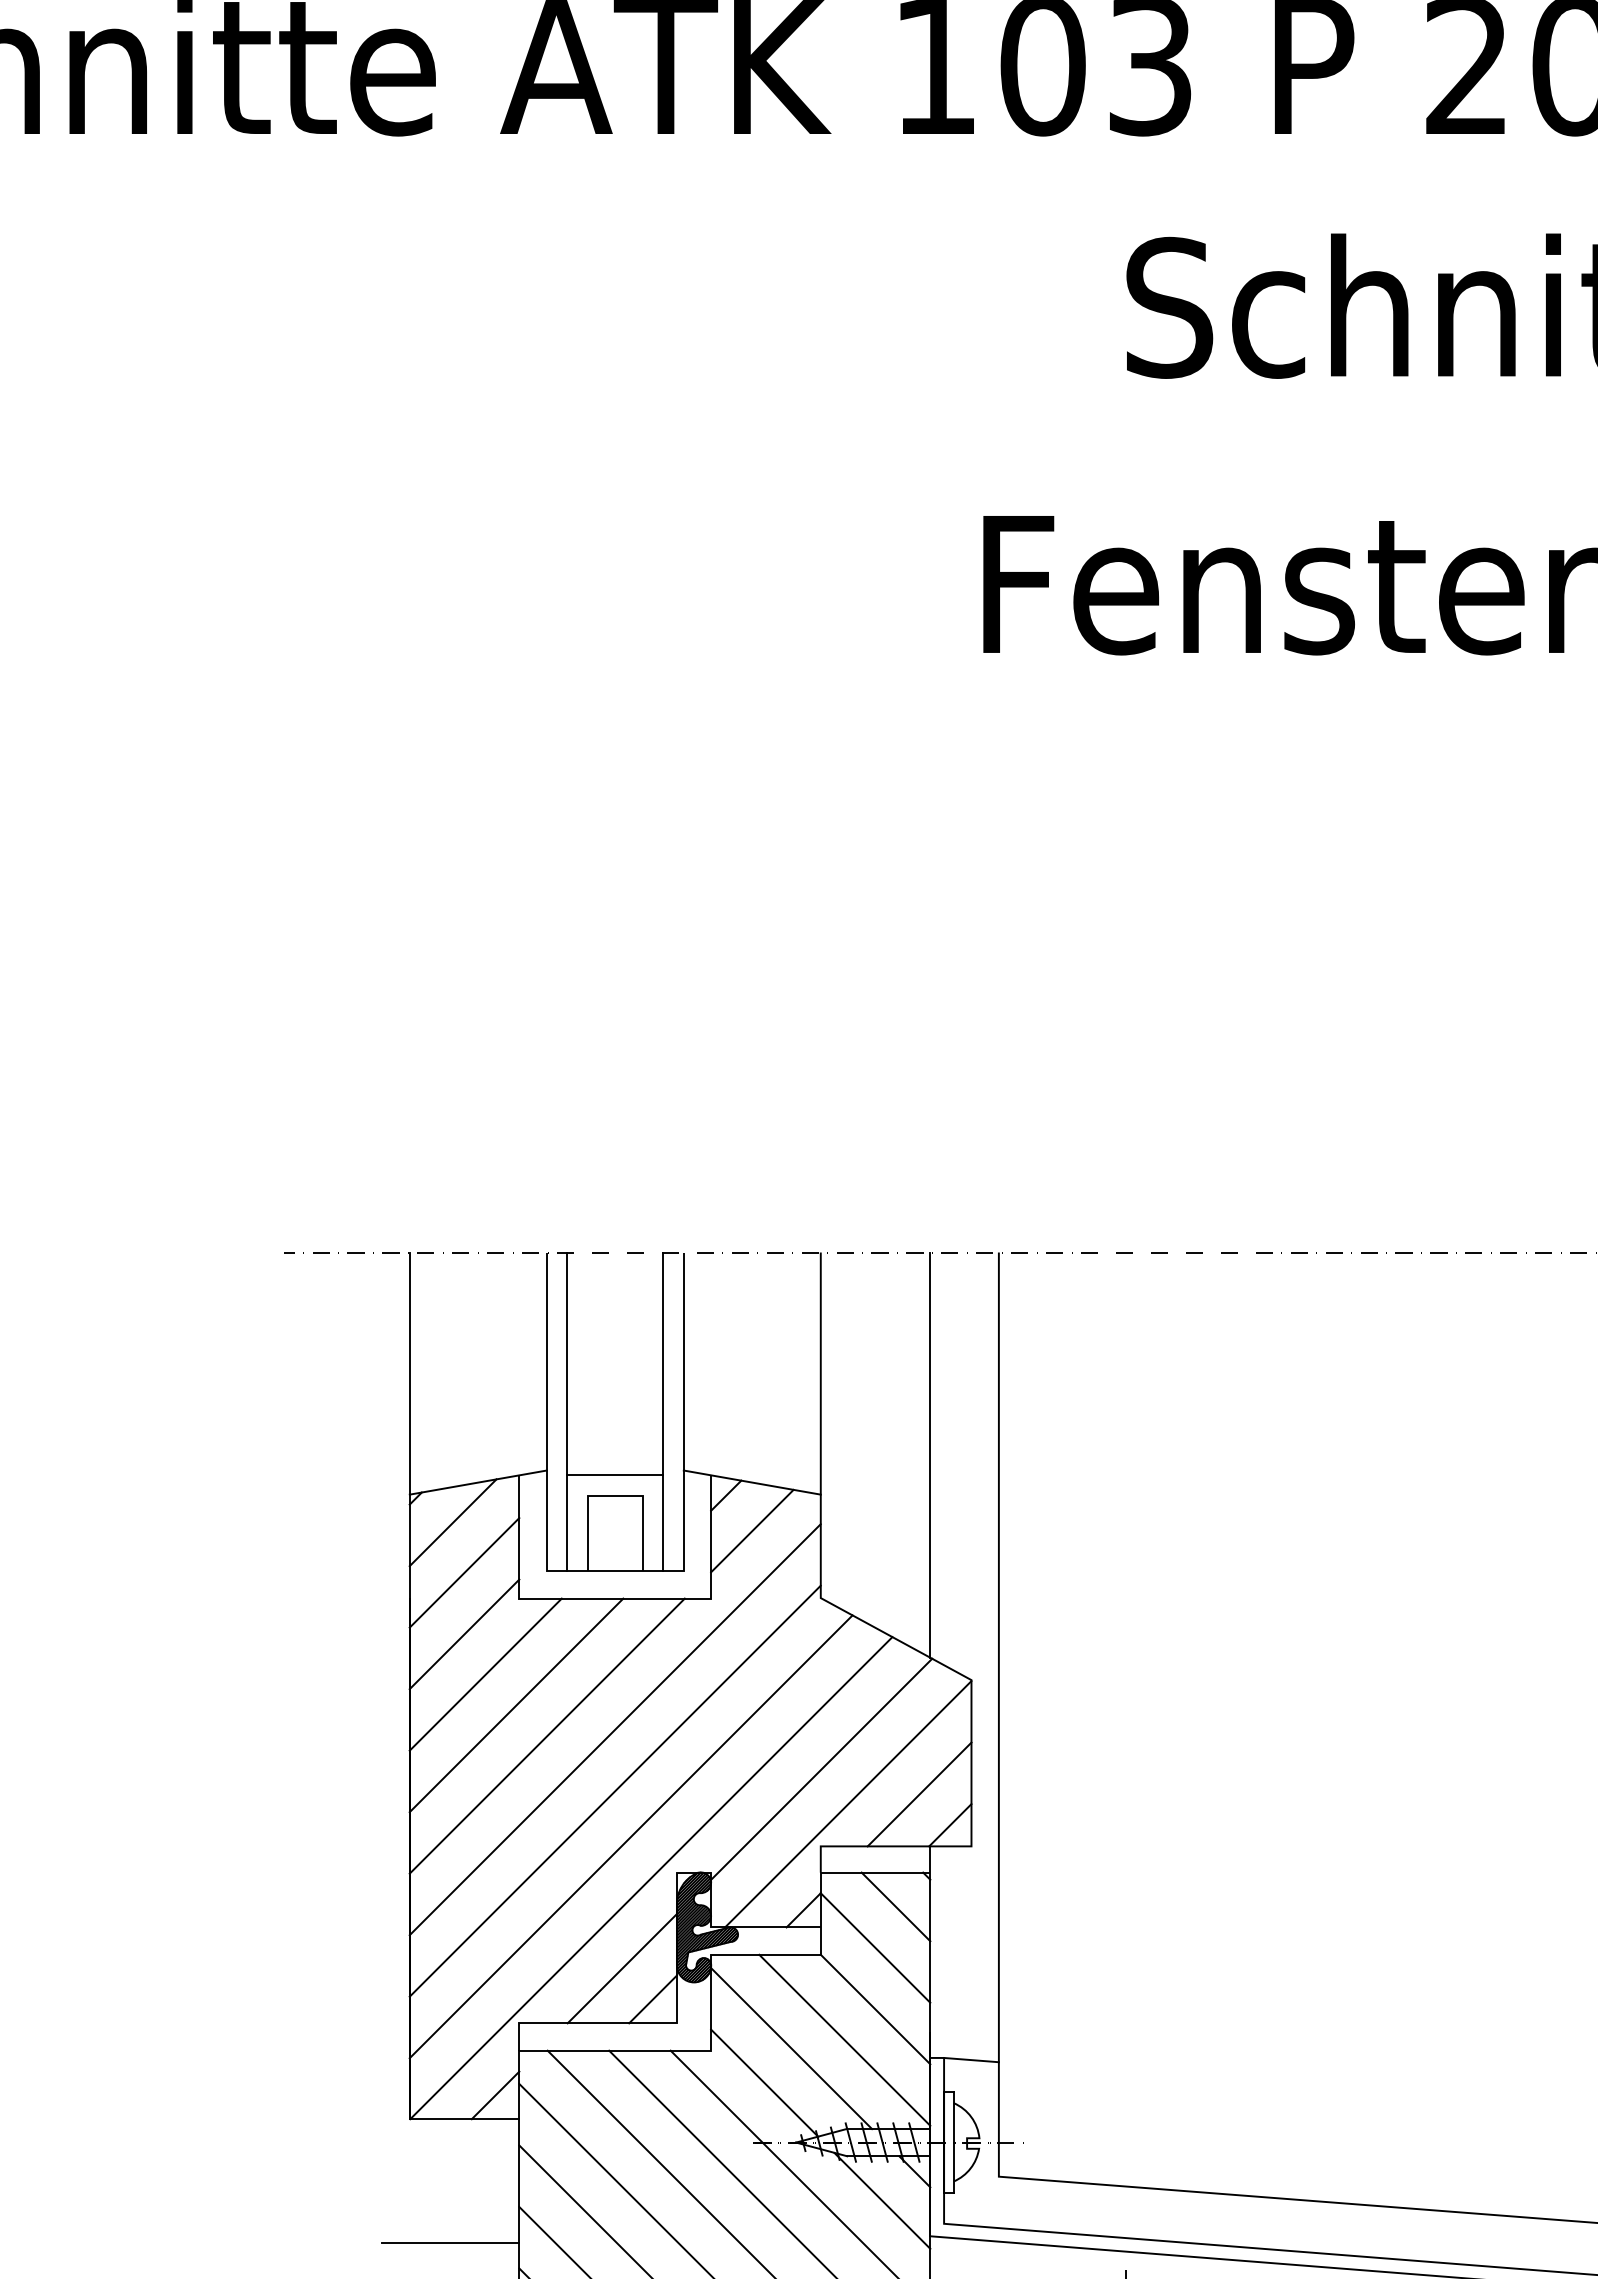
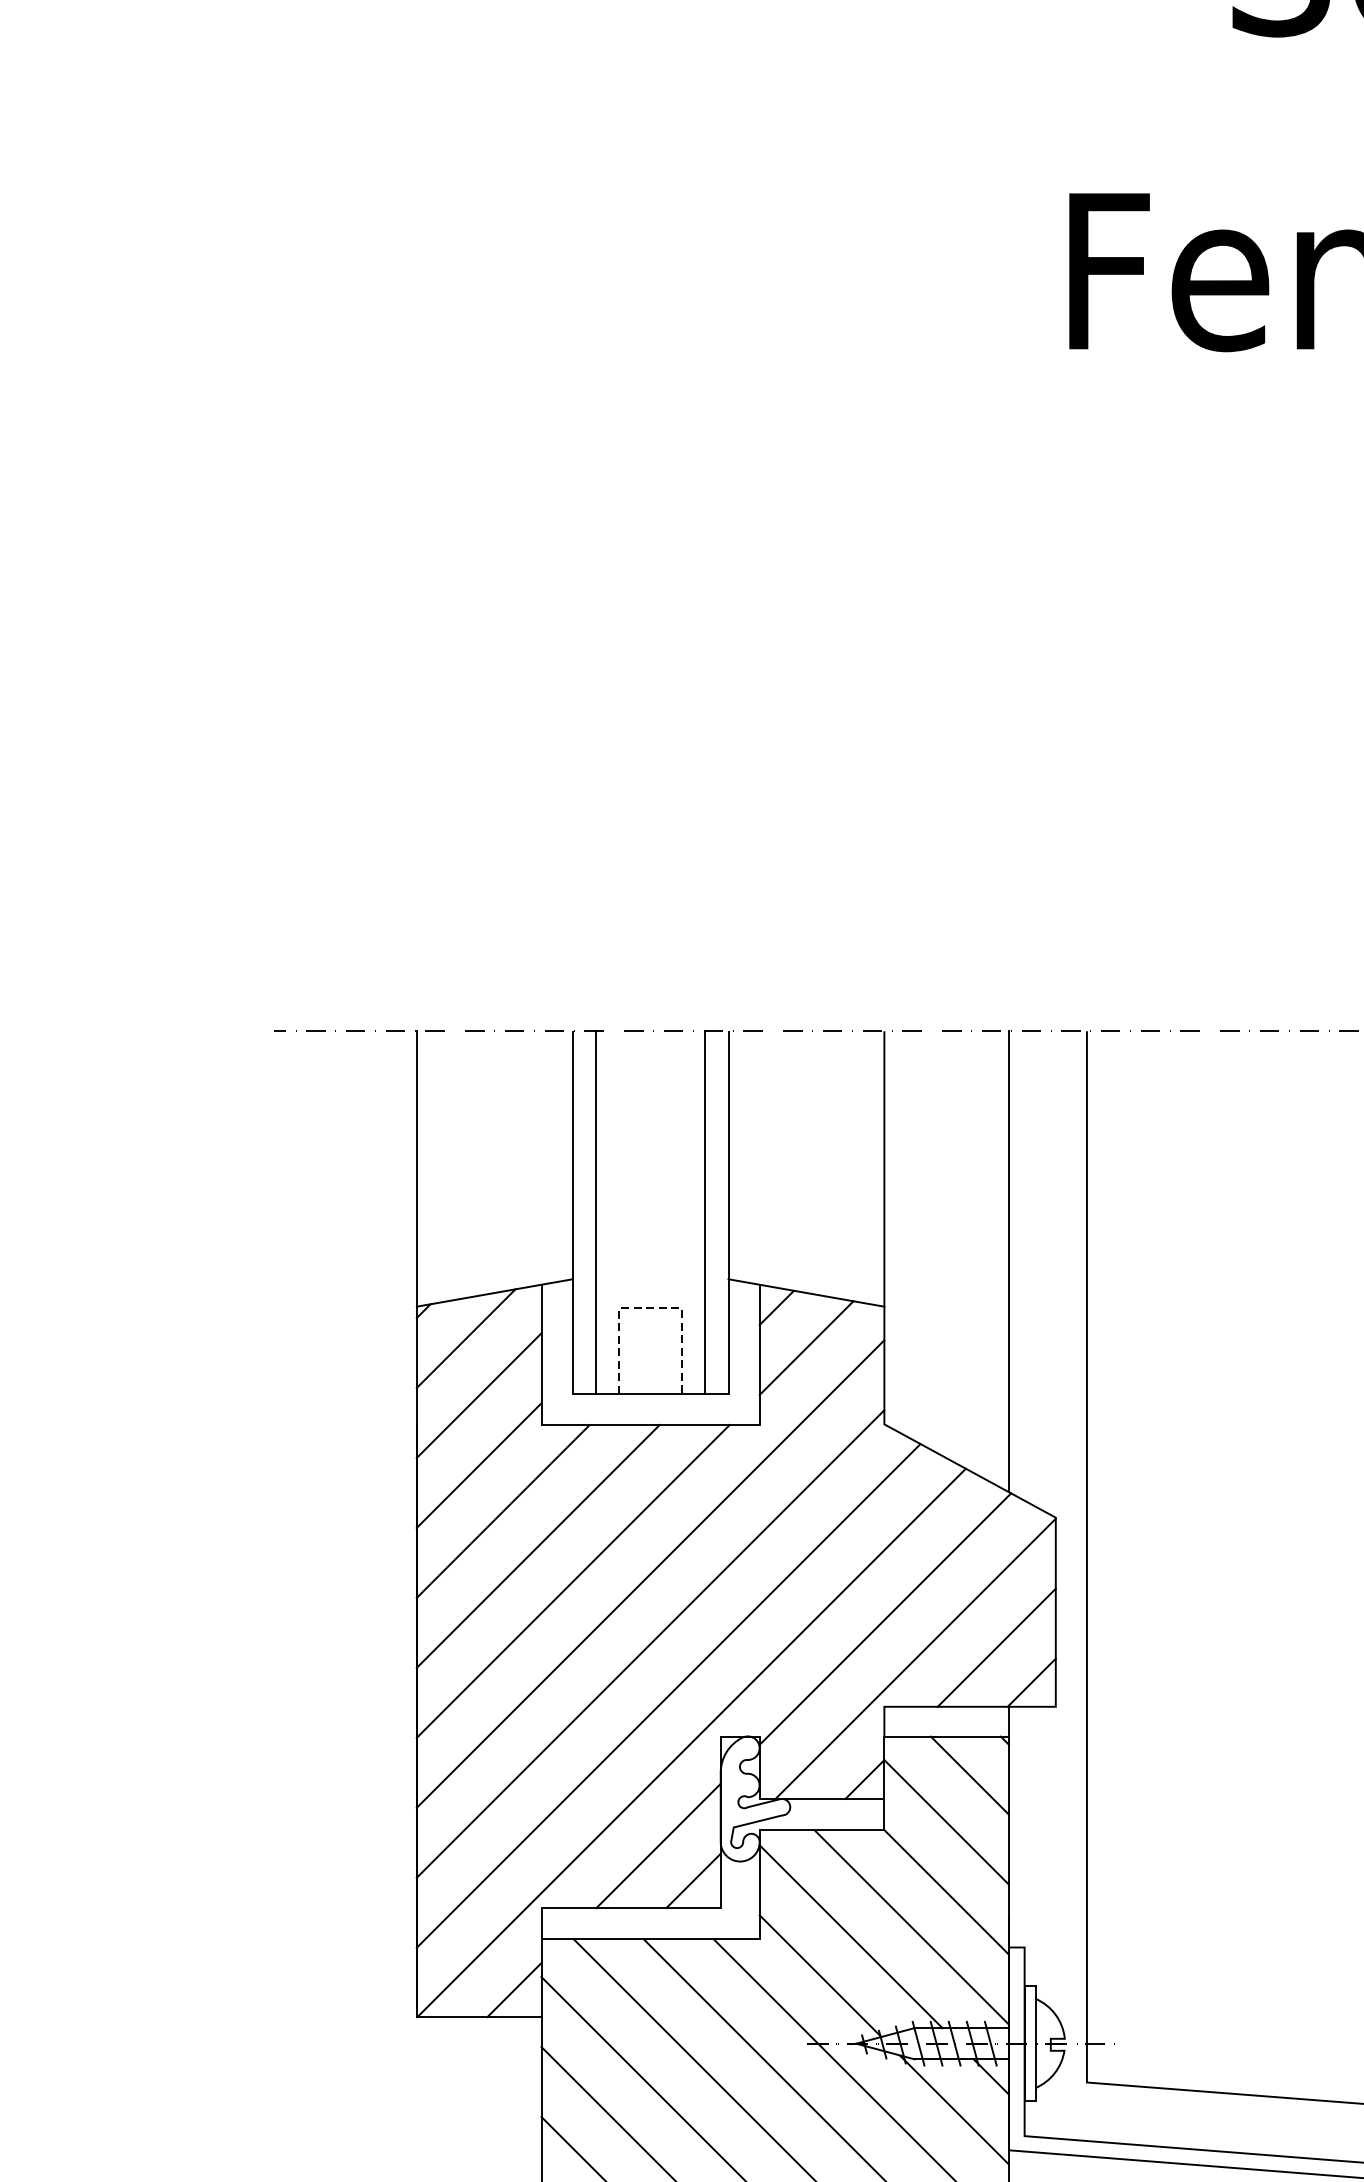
line: (615, 1475) -> (650, 1284), removed
line: (615, 1495) -> (650, 1307), solid -> dashed
hatch: (706, 1927) -> (754, 1799), removed
line: (971, 2059) -> (1055, 1949), removed
line: (450, 2242) -> (463, 2157), removed

